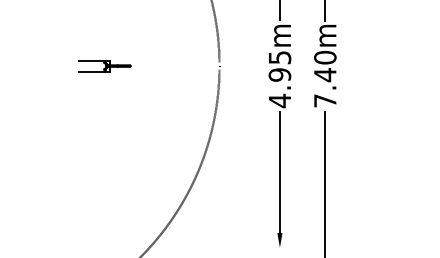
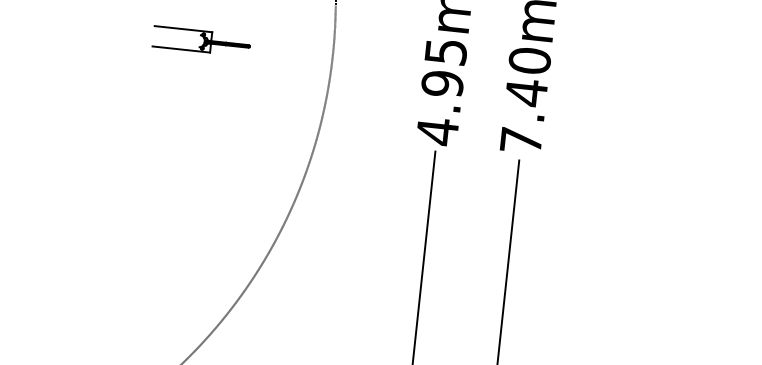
part: (104, 66) -> (201, 42), moved

